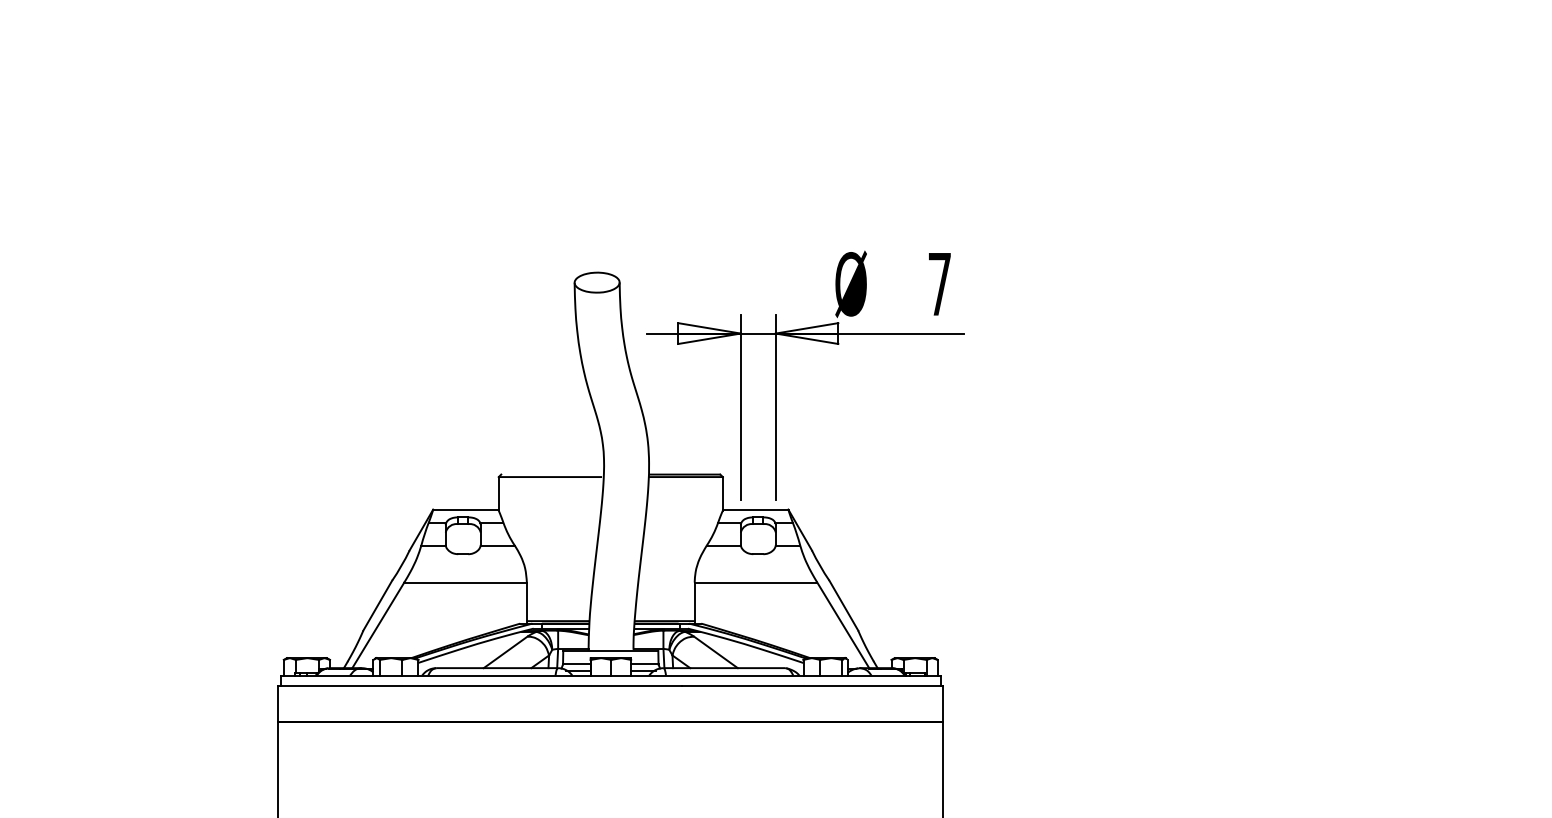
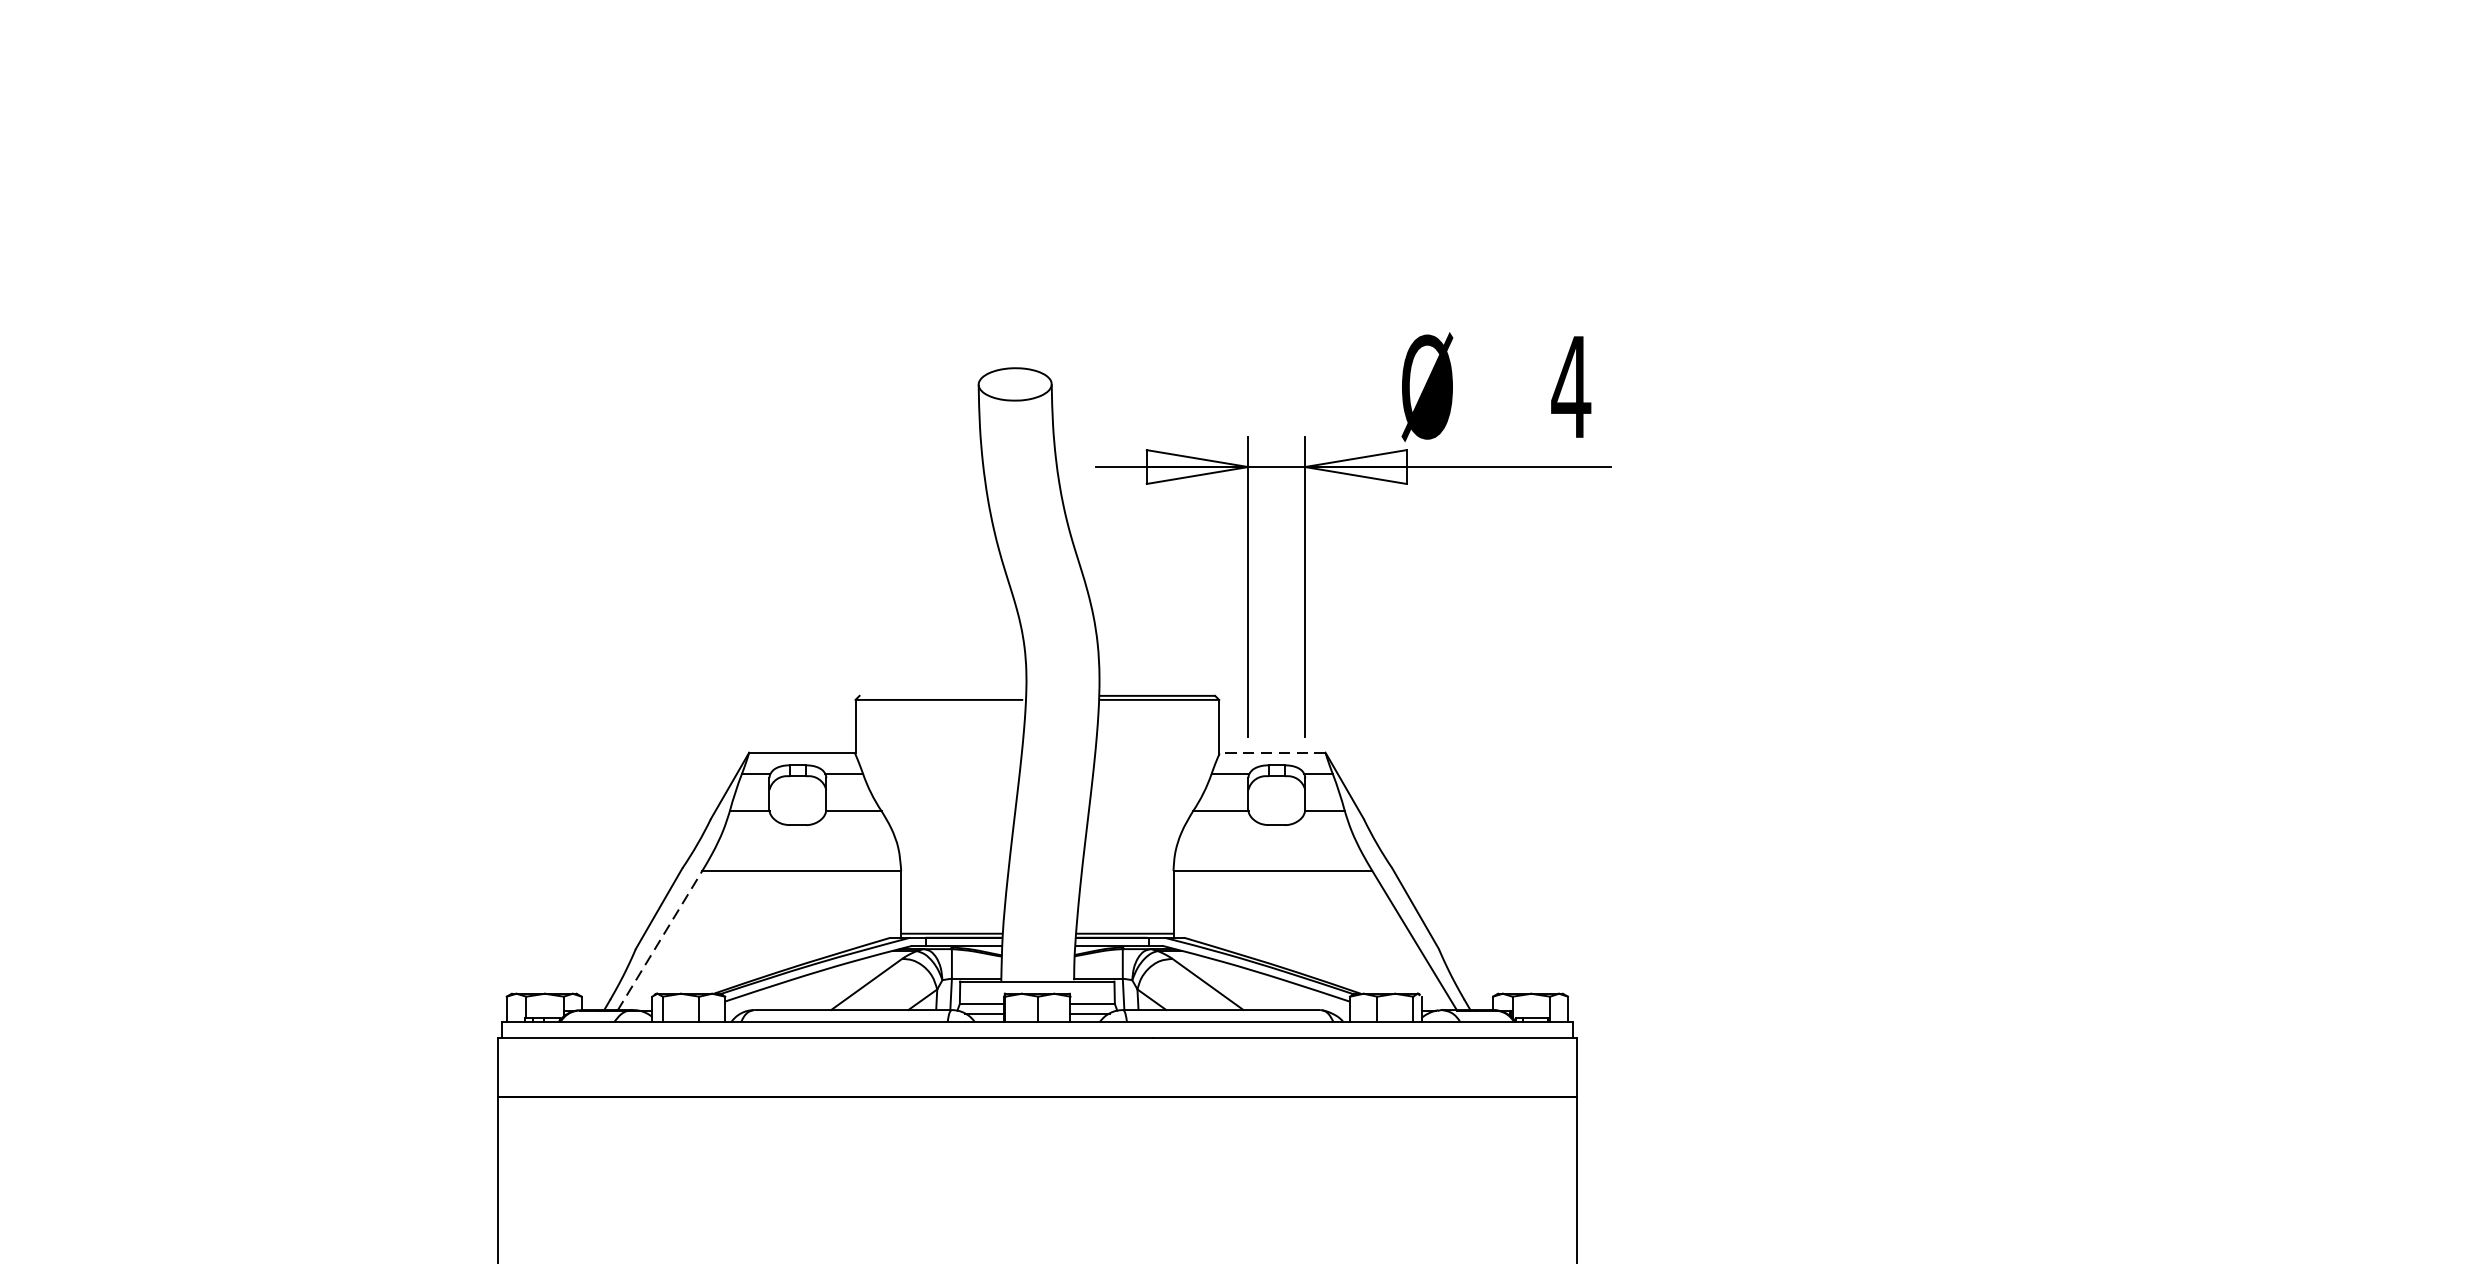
text: (939, 284) -> (1570, 387), 7 -> 4
line: (755, 509) -> (1272, 752), solid -> dashed
line: (378, 625) -> (660, 940), solid -> dashed

